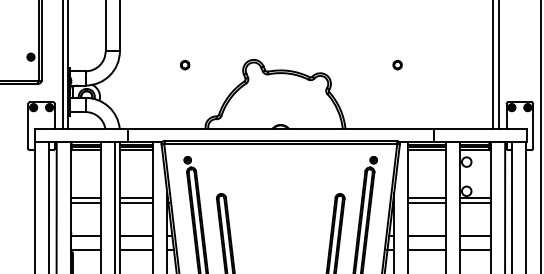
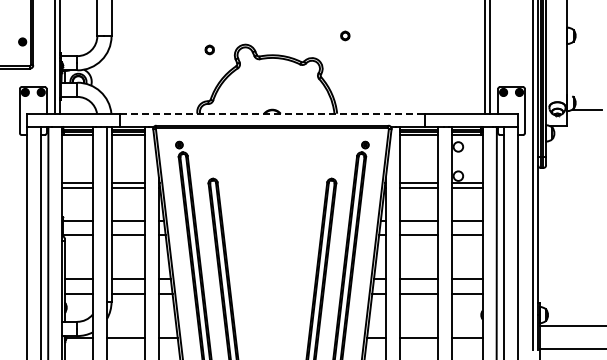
part: (184, 64) -> (209, 49), moved
part: (397, 64) -> (345, 35), moved
line: (280, 128) -> (272, 113), solid -> dashed

